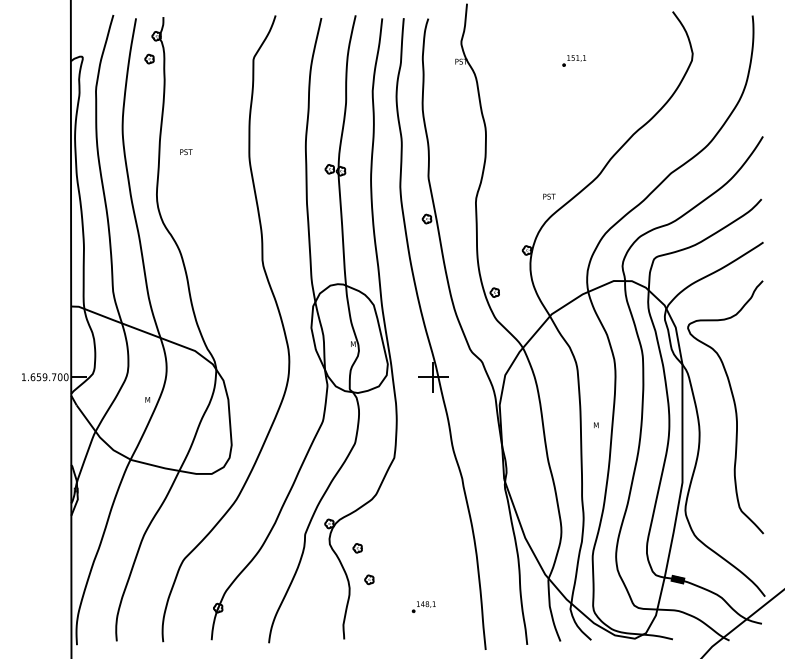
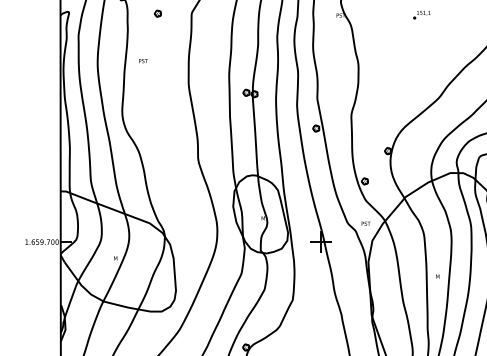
part: (149, 58) -> (157, 13), moved
text: (186, 151) -> (143, 60), moved
text: (549, 196) -> (366, 223), moved

